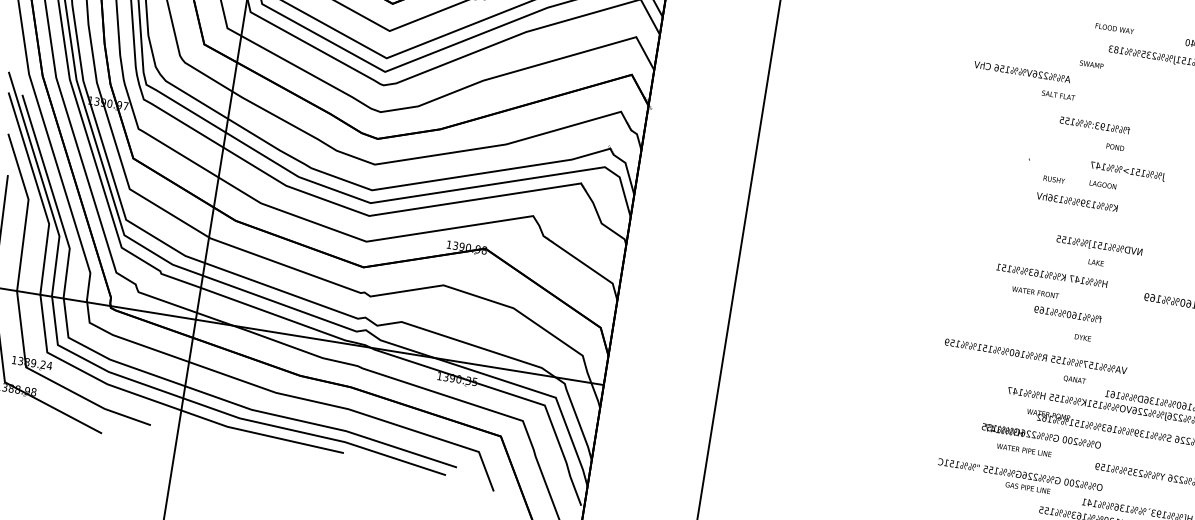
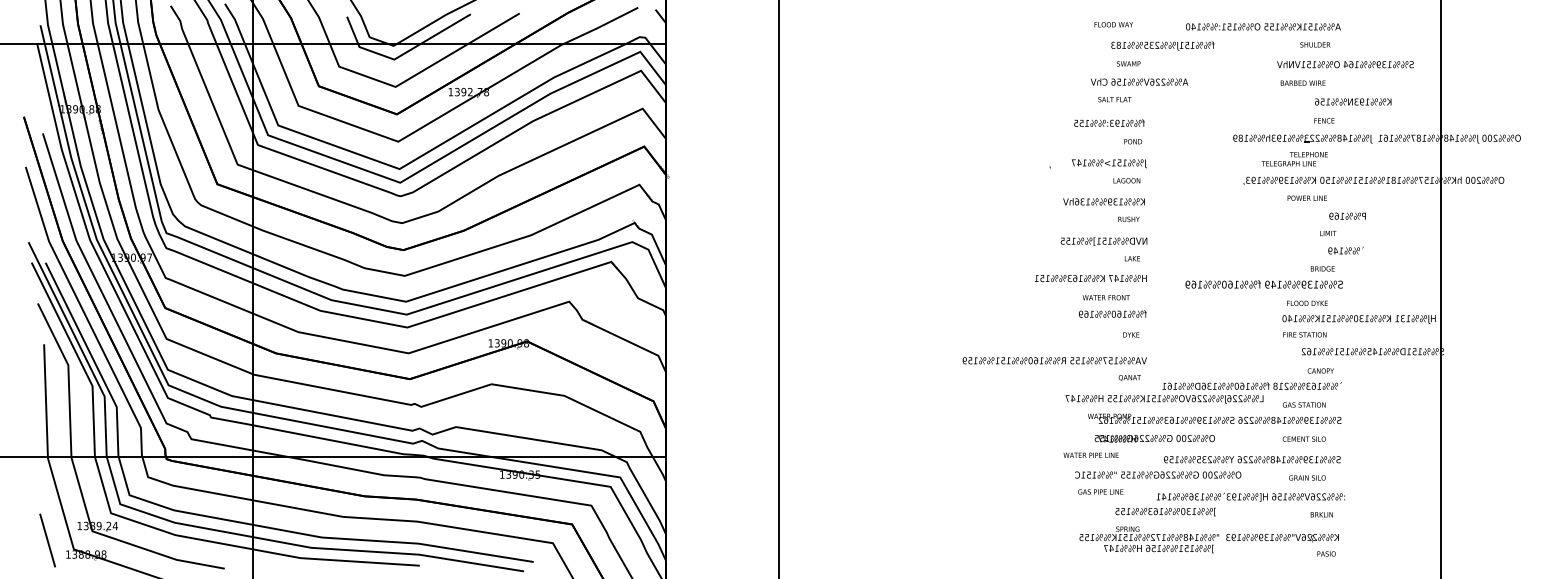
text: (1091, 64) -> (1128, 63), moved
text: (1022, 71) -> (1139, 81), moved
text: (1058, 95) -> (1114, 99), moved
text: (1128, 171) -> (1109, 163), moved
text: (1053, 178) -> (1128, 218), moved
text: (1098, 245) -> (1103, 241), moved
text: (1034, 292) -> (1105, 297), moved
text: (1035, 356) -> (1054, 360), moved
text: (1041, 435) -> (1154, 438), moved
text: (1020, 474) -> (1158, 474), moved

